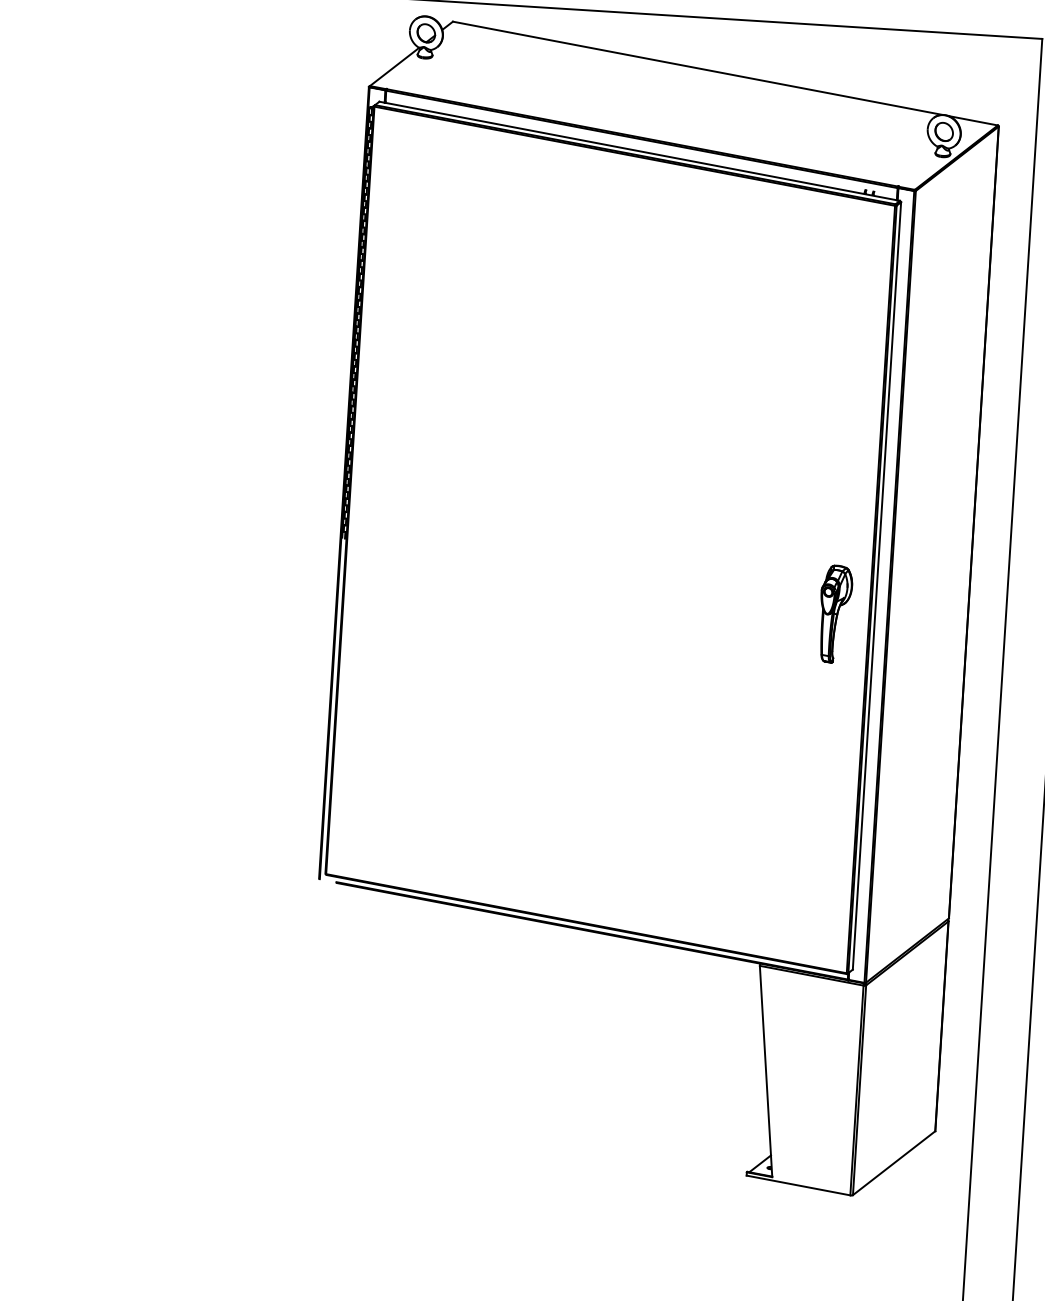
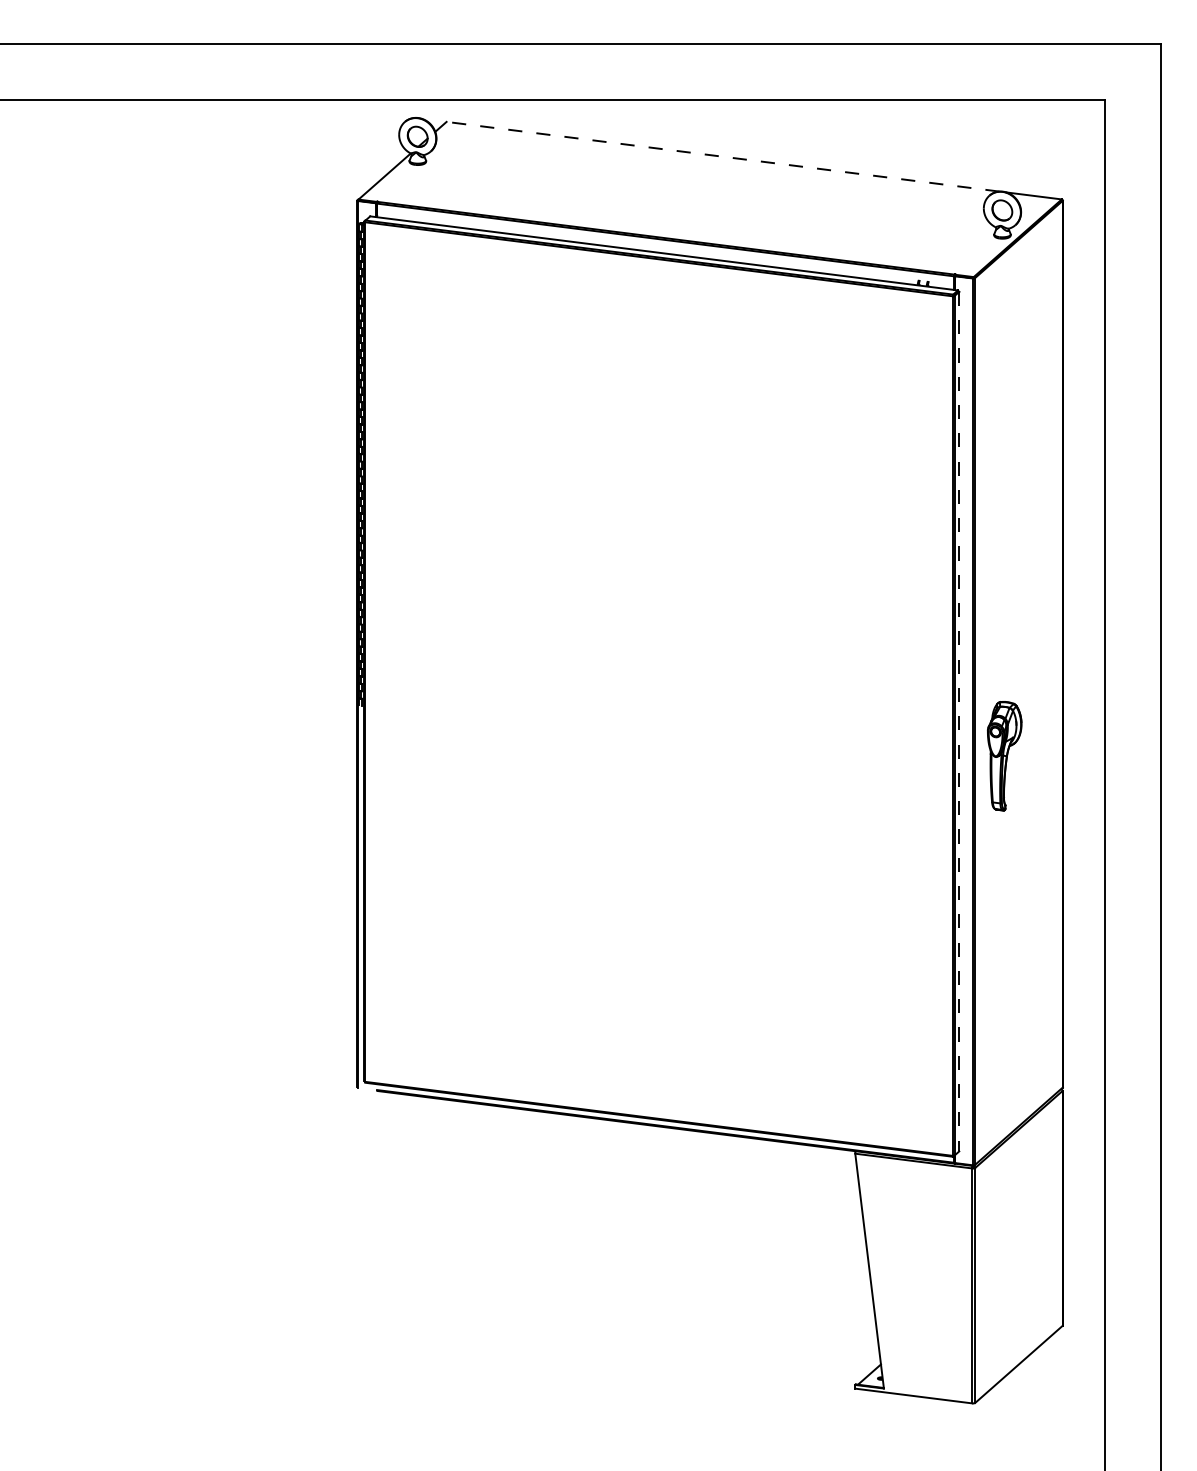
line: (698, 68) -> (723, 156), solid -> dashed
line: (877, 585) -> (959, 721), solid -> dashed
part: (835, 614) -> (1004, 756), moved

